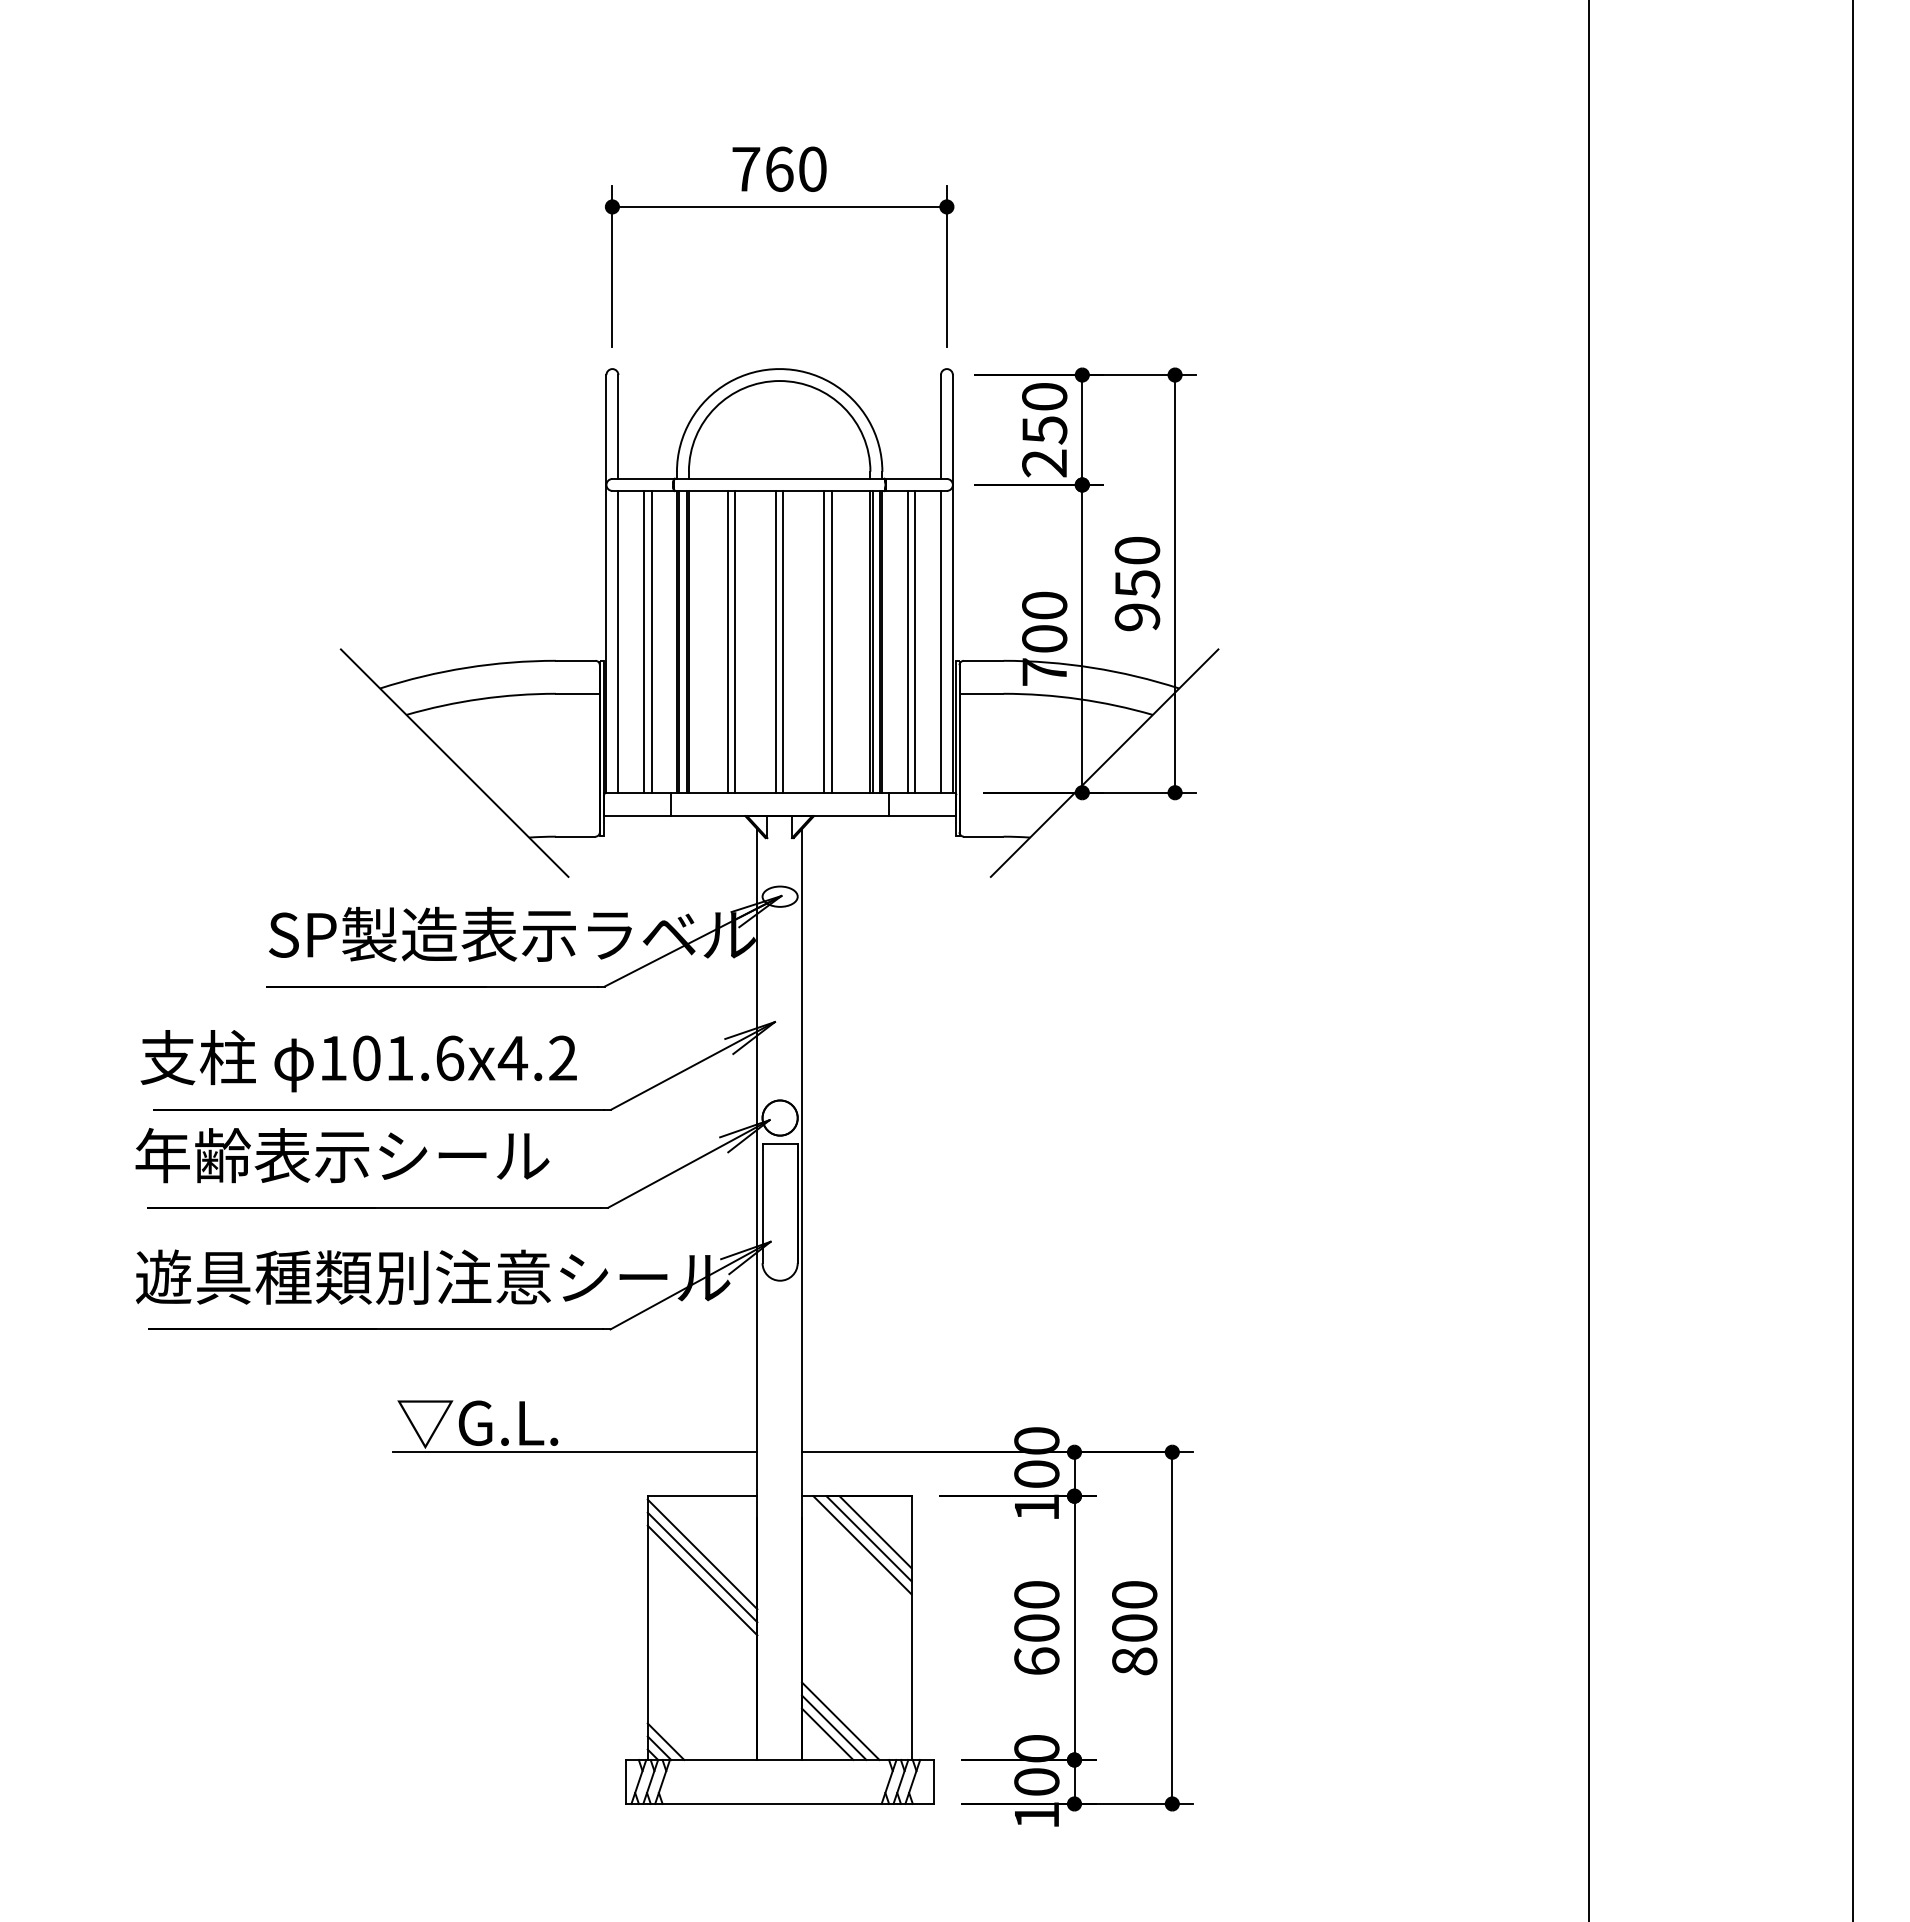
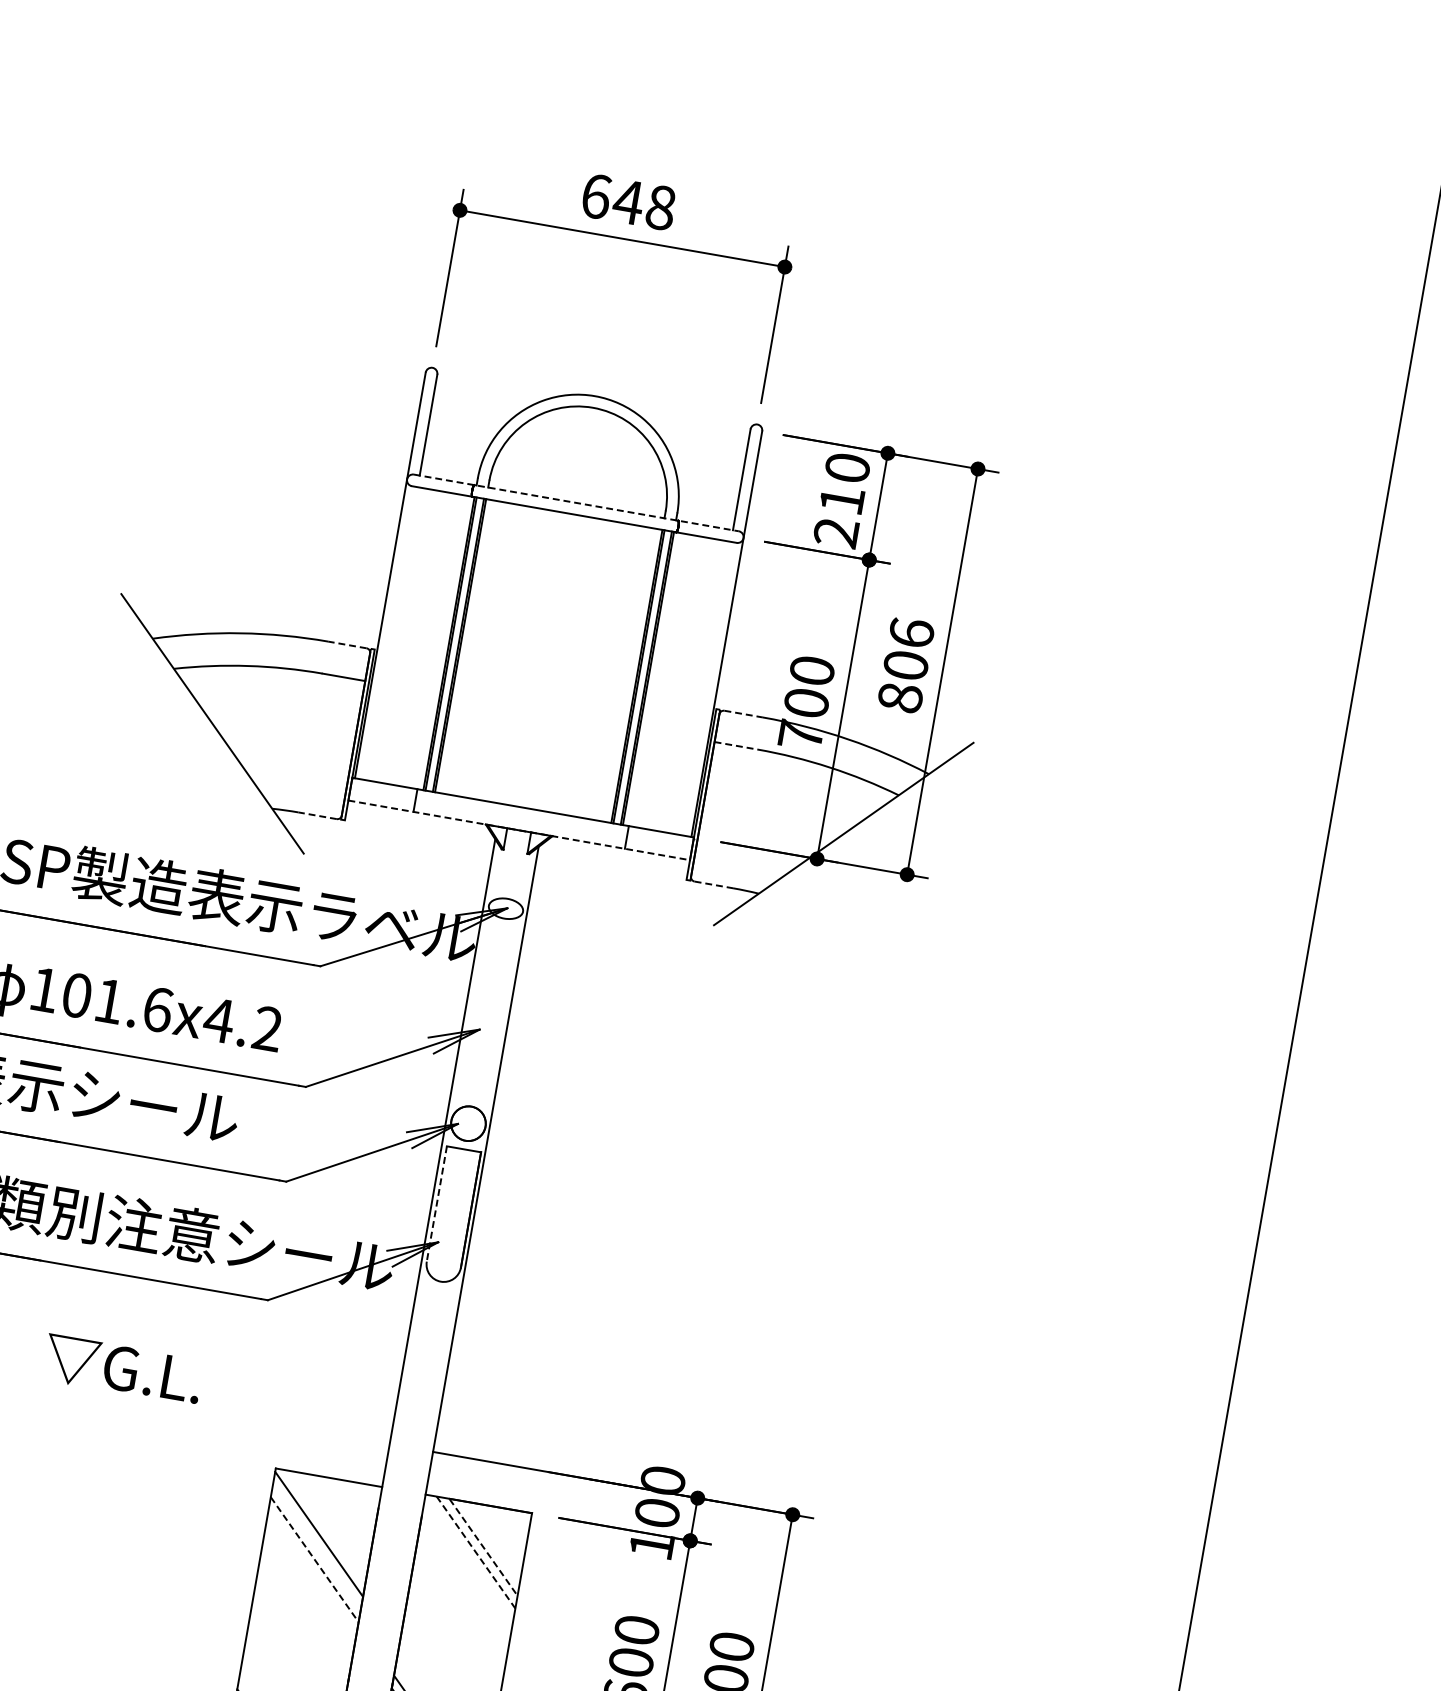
text: (779, 168) -> (628, 201), 760 -> 648
text: (1044, 430) -> (841, 500), 250 -> 210
line: (780, 478) -> (577, 502), solid -> dashed
text: (1137, 583) -> (906, 665), 950 -> 806
line: (618, 641) -> (392, 633), removed
line: (643, 641) -> (416, 637), removed
line: (651, 641) -> (424, 639), removed
line: (727, 641) -> (498, 651), removed
line: (735, 641) -> (505, 653), removed
line: (775, 641) -> (544, 660), removed
line: (783, 641) -> (552, 661), removed
line: (824, 641) -> (592, 668), removed
line: (831, 641) -> (599, 669), removed
line: (907, 641) -> (672, 682), removed
line: (915, 641) -> (680, 683), removed
line: (940, 641) -> (704, 688), removed
line: (575, 660) -> (347, 644), solid -> dashed
line: (983, 660) -> (743, 713), solid -> dashed
line: (981, 693) -> (736, 745), solid -> dashed
line: (779, 816) -> (518, 830), solid -> dashed
line: (575, 836) -> (317, 815), solid -> dashed
line: (983, 836) -> (713, 884), solid -> dashed
line: (762, 1204) -> (436, 1204), solid -> dashed
line: (575, 1452) -> (213, 1413), removed
line: (875, 1532) -> (490, 1542), removed
line: (869, 1538) -> (483, 1547), solid -> dashed
line: (862, 1545) -> (476, 1552), solid -> dashed
line: (702, 1567) -> (316, 1547), removed
line: (702, 1580) -> (314, 1559), solid -> dashed

